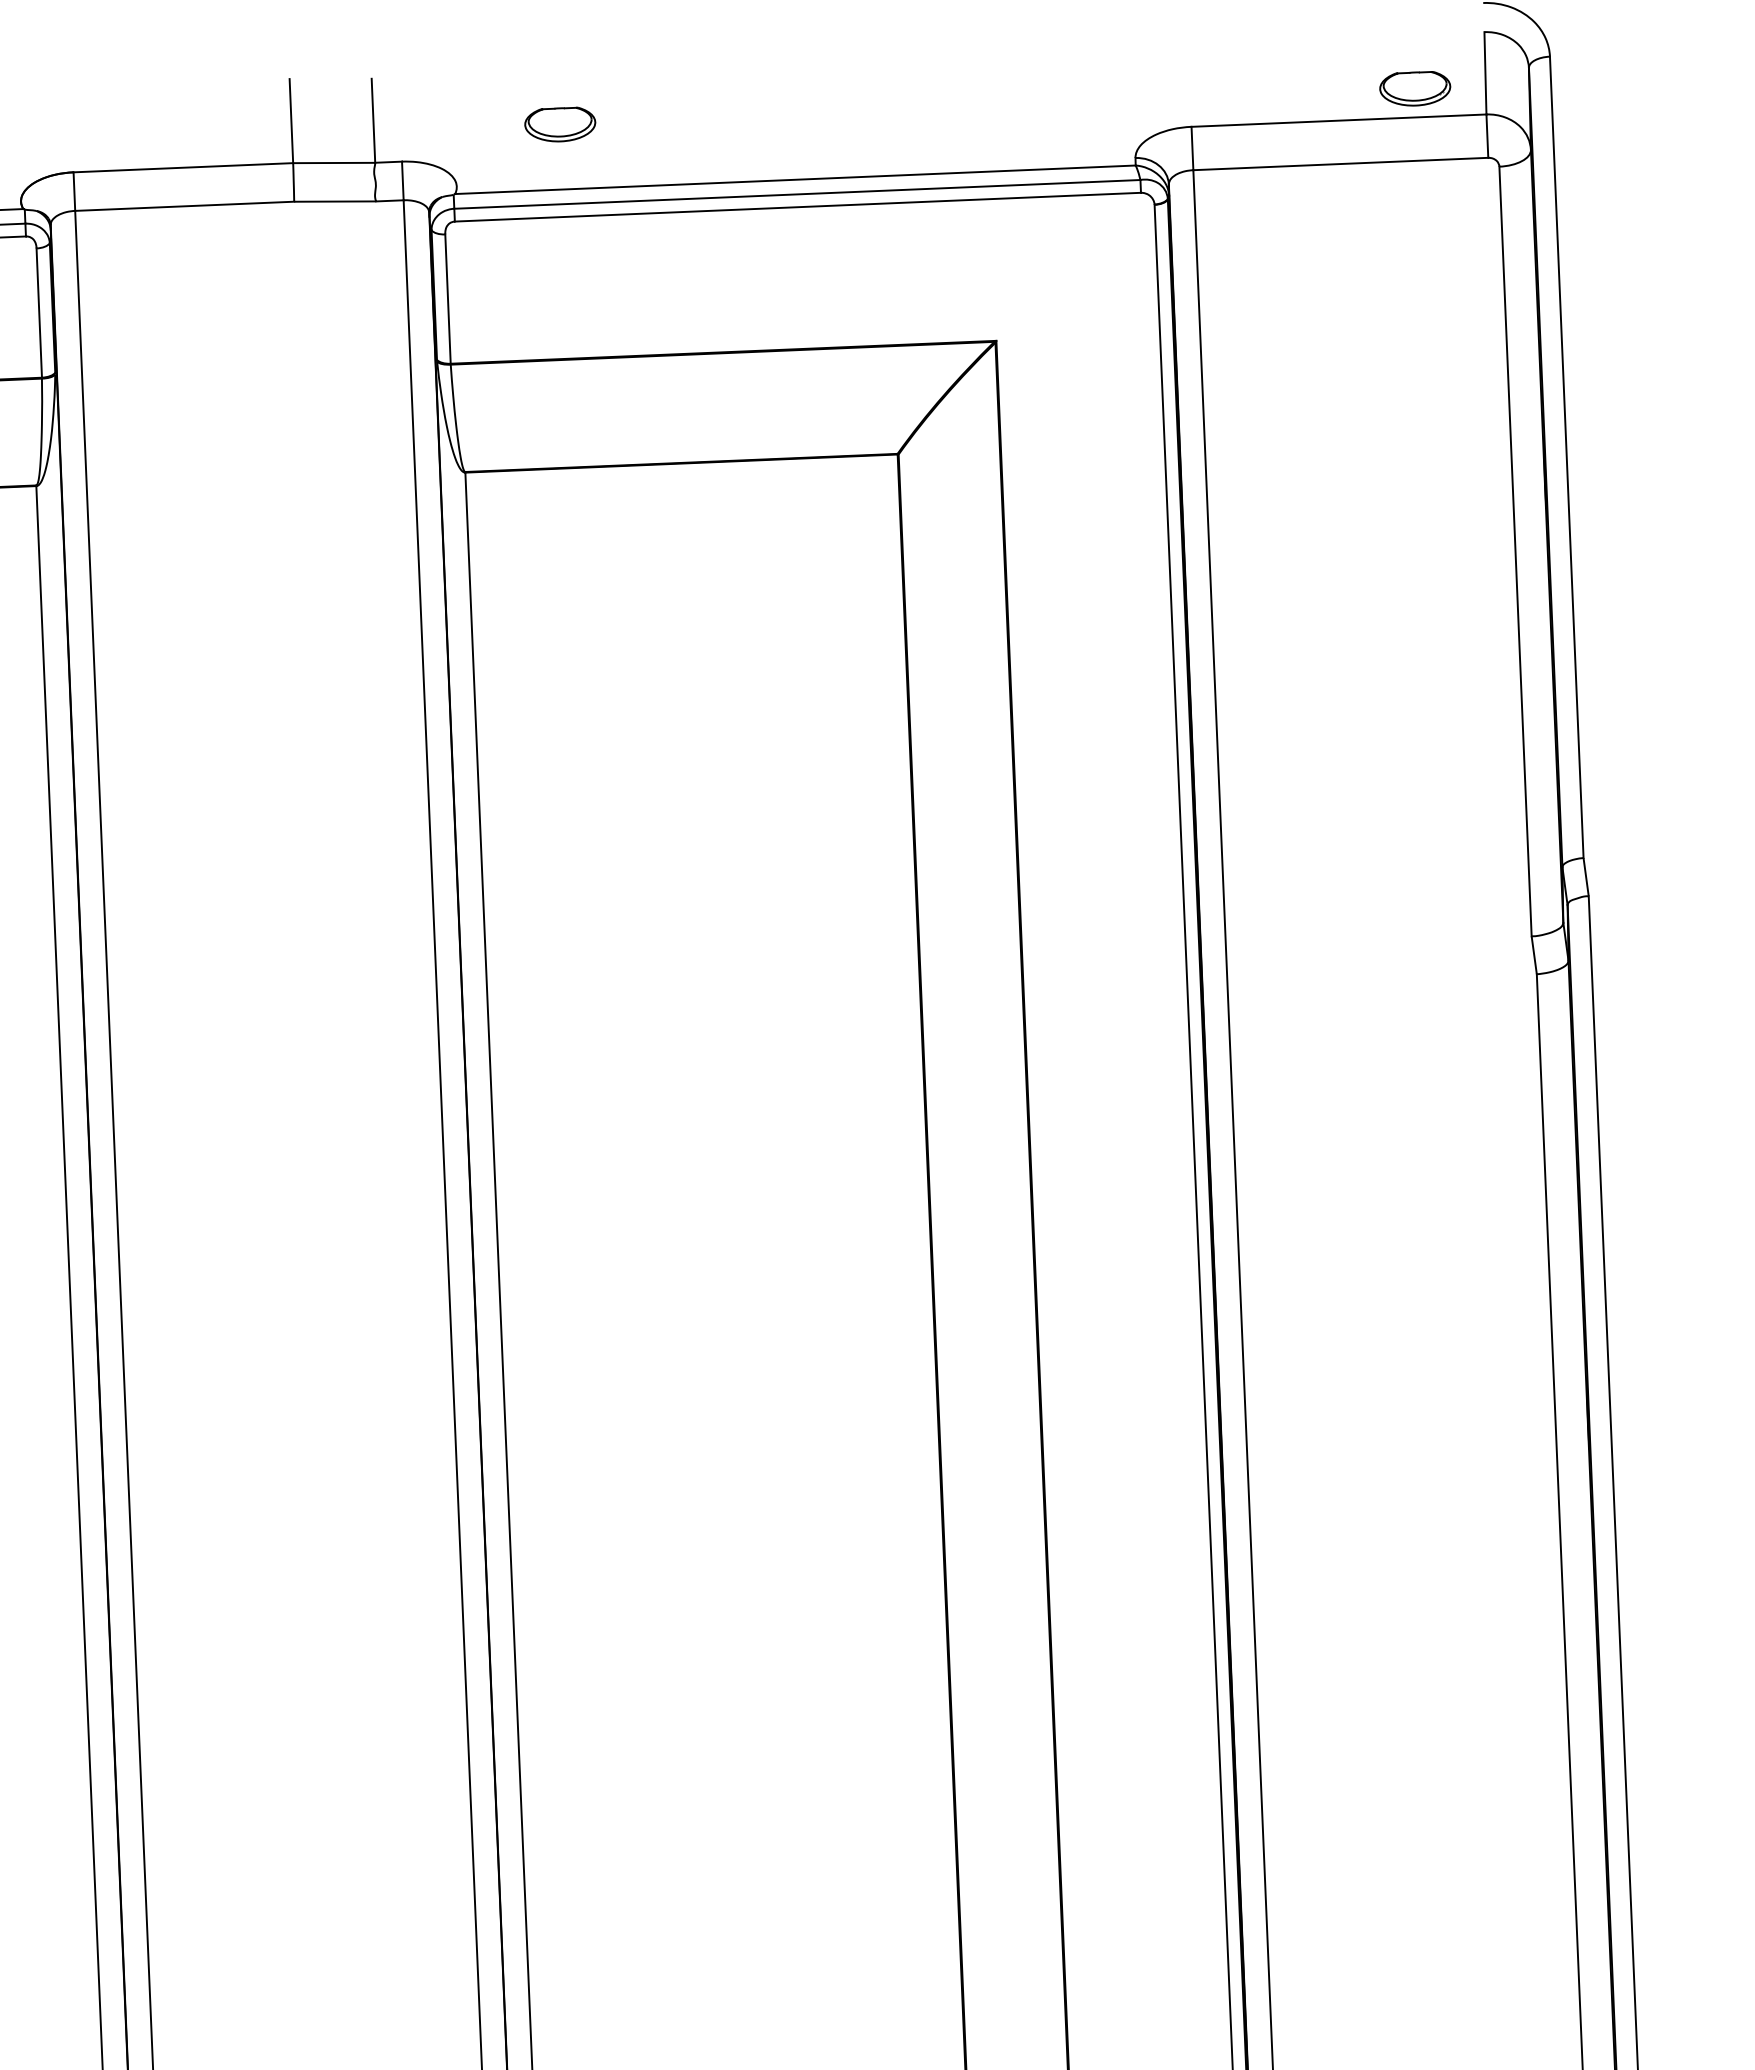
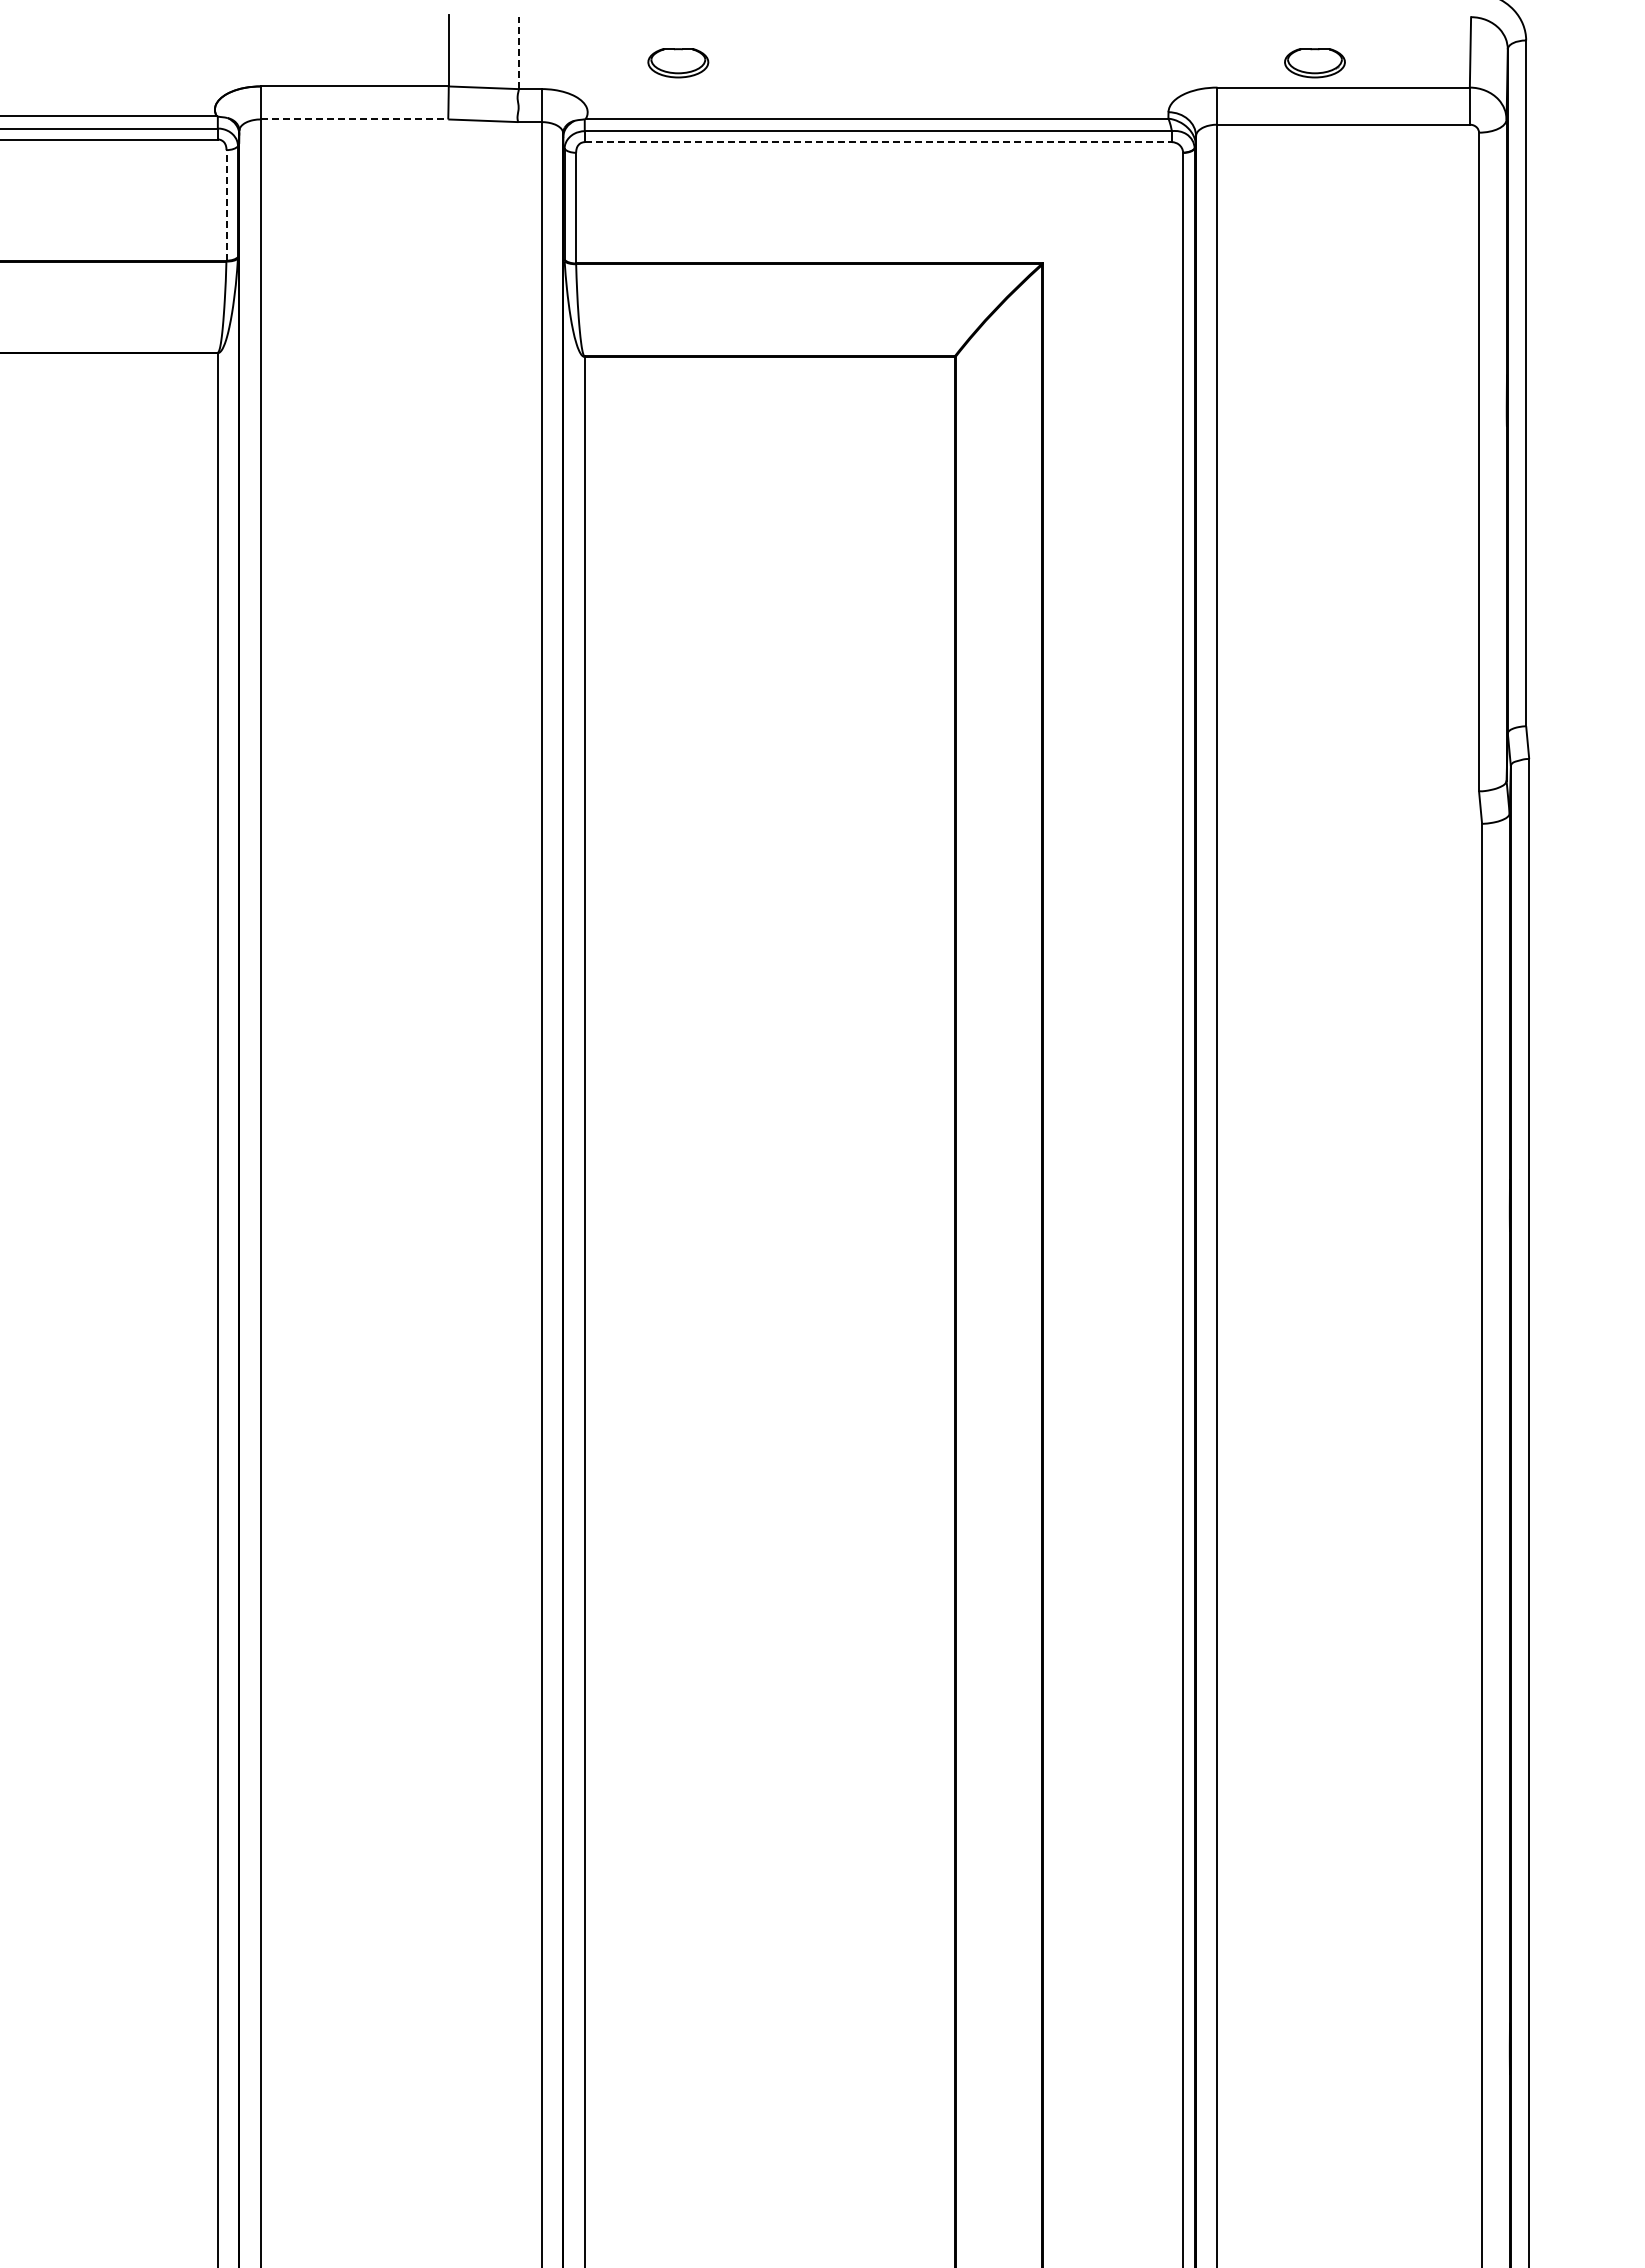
part: (1414, 89) -> (1314, 63), moved
line: (373, 121) -> (518, 53), solid -> dashed
line: (184, 206) -> (354, 119), solid -> dashed
line: (798, 207) -> (878, 142), solid -> dashed
line: (39, 311) -> (226, 204), solid -> dashed

